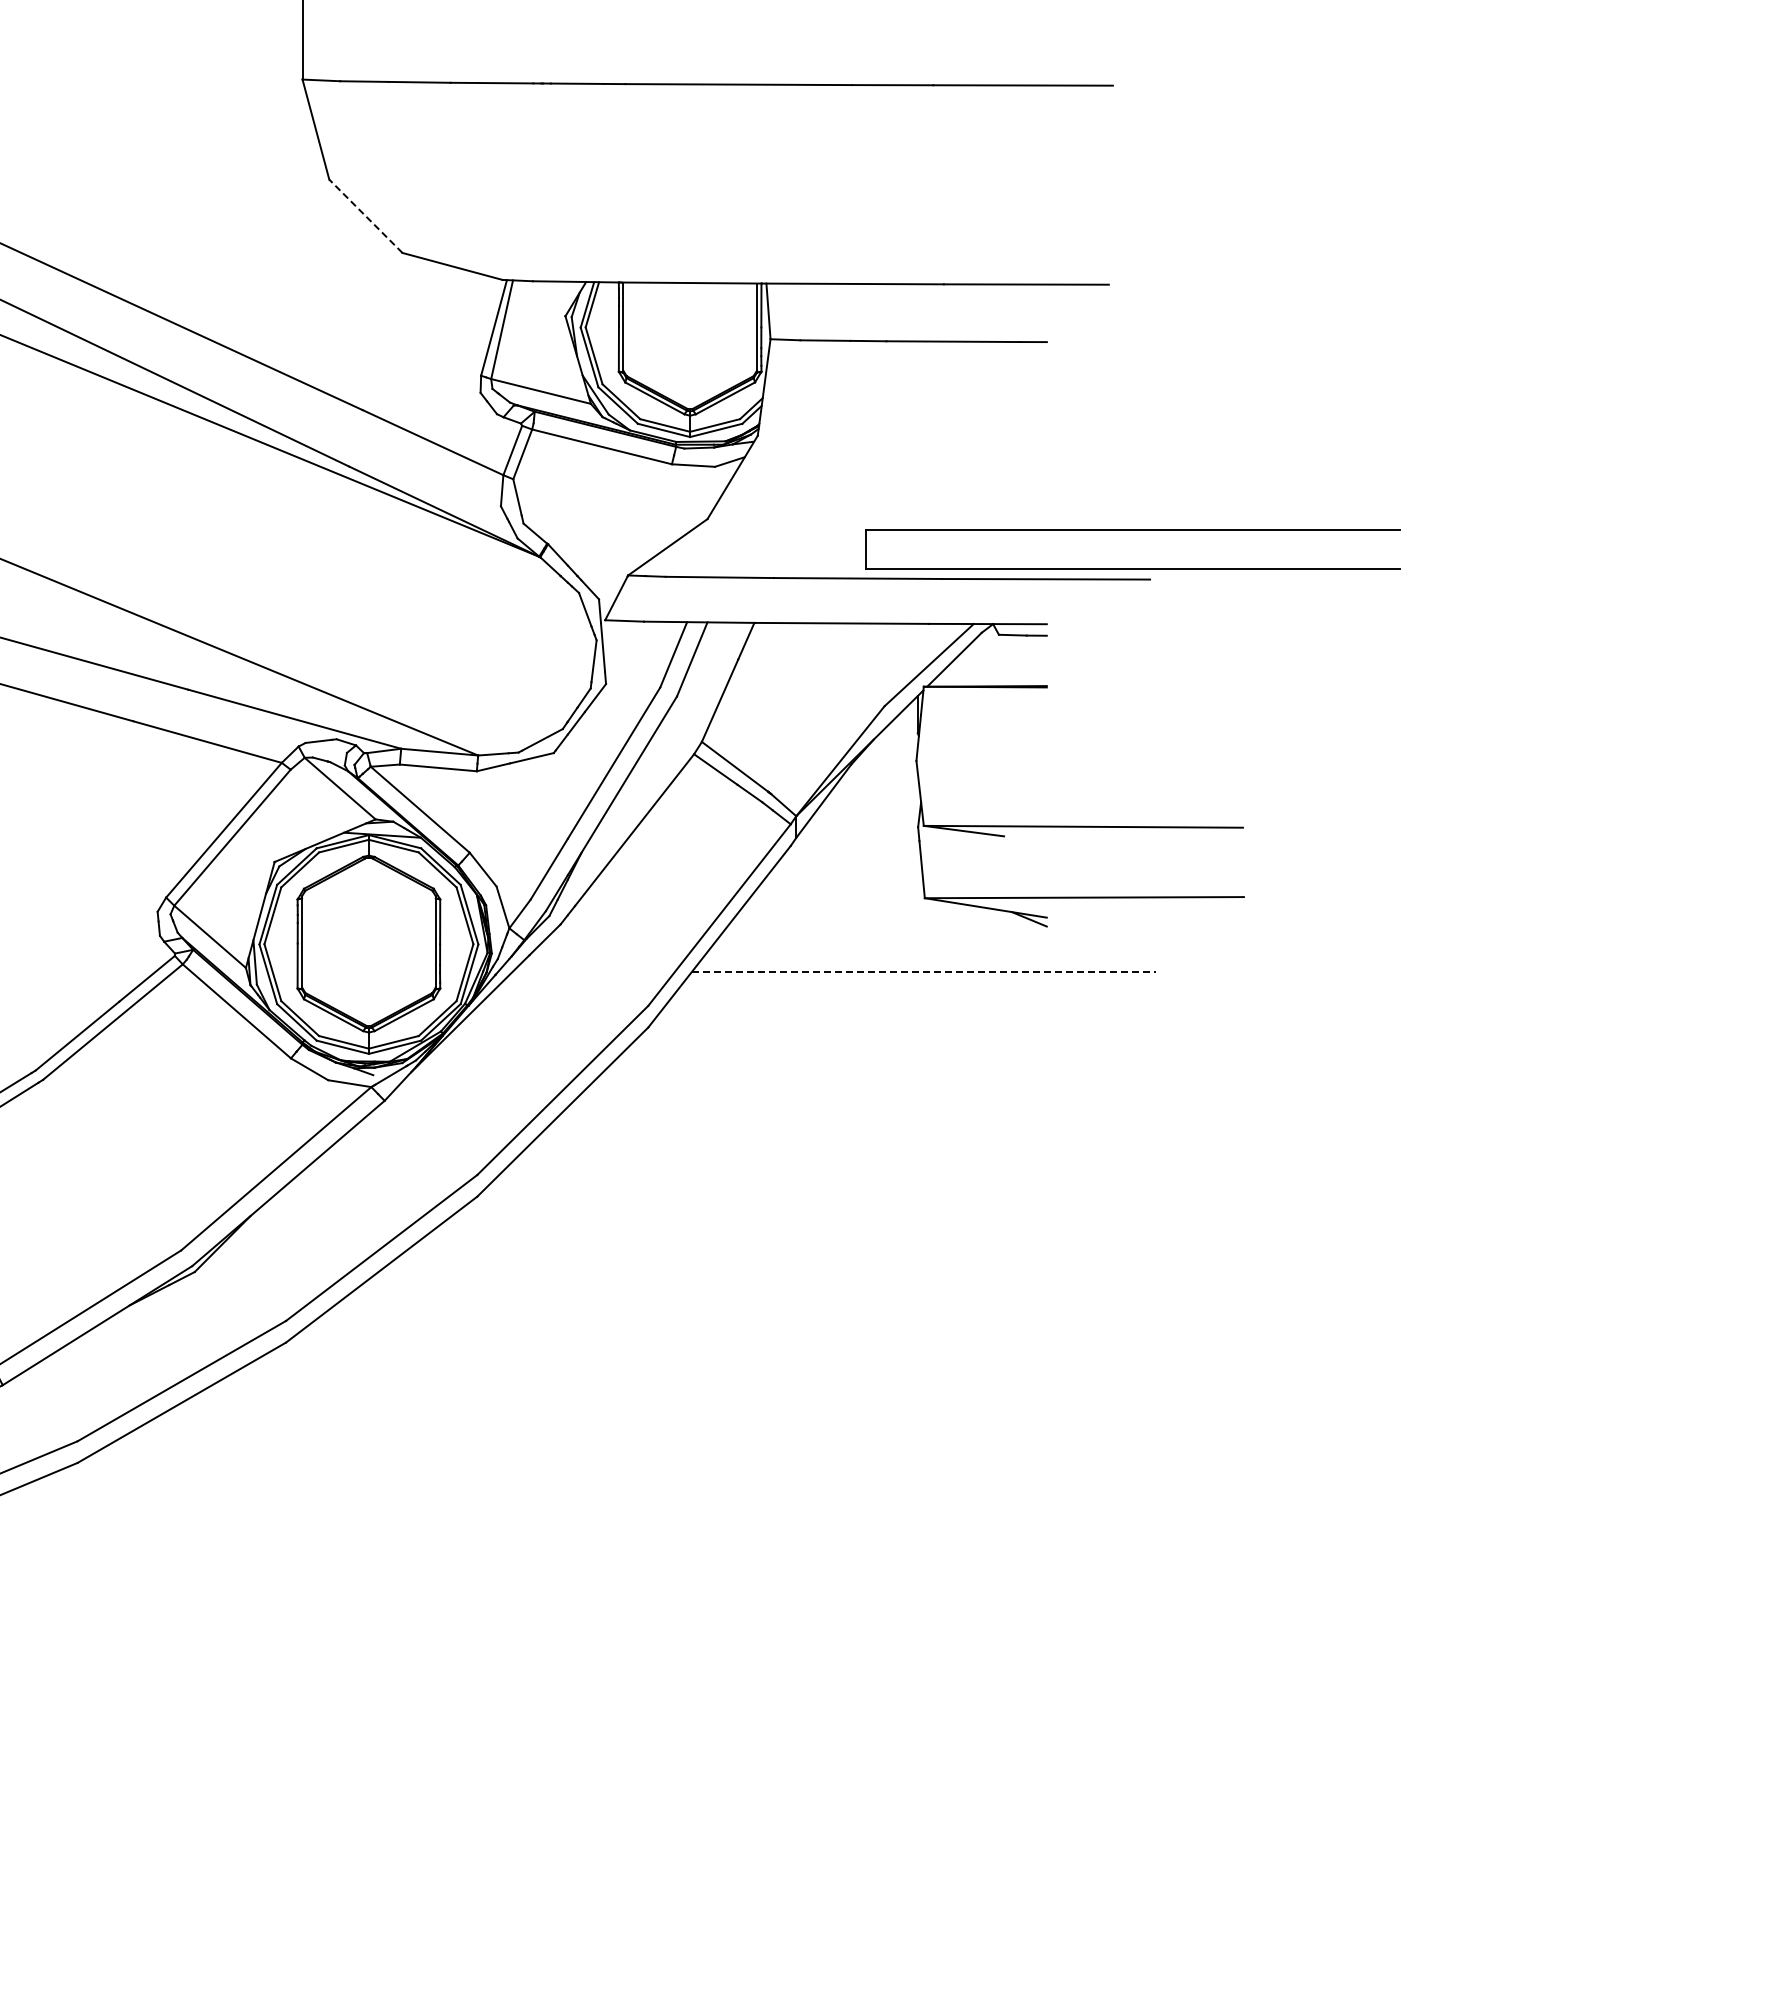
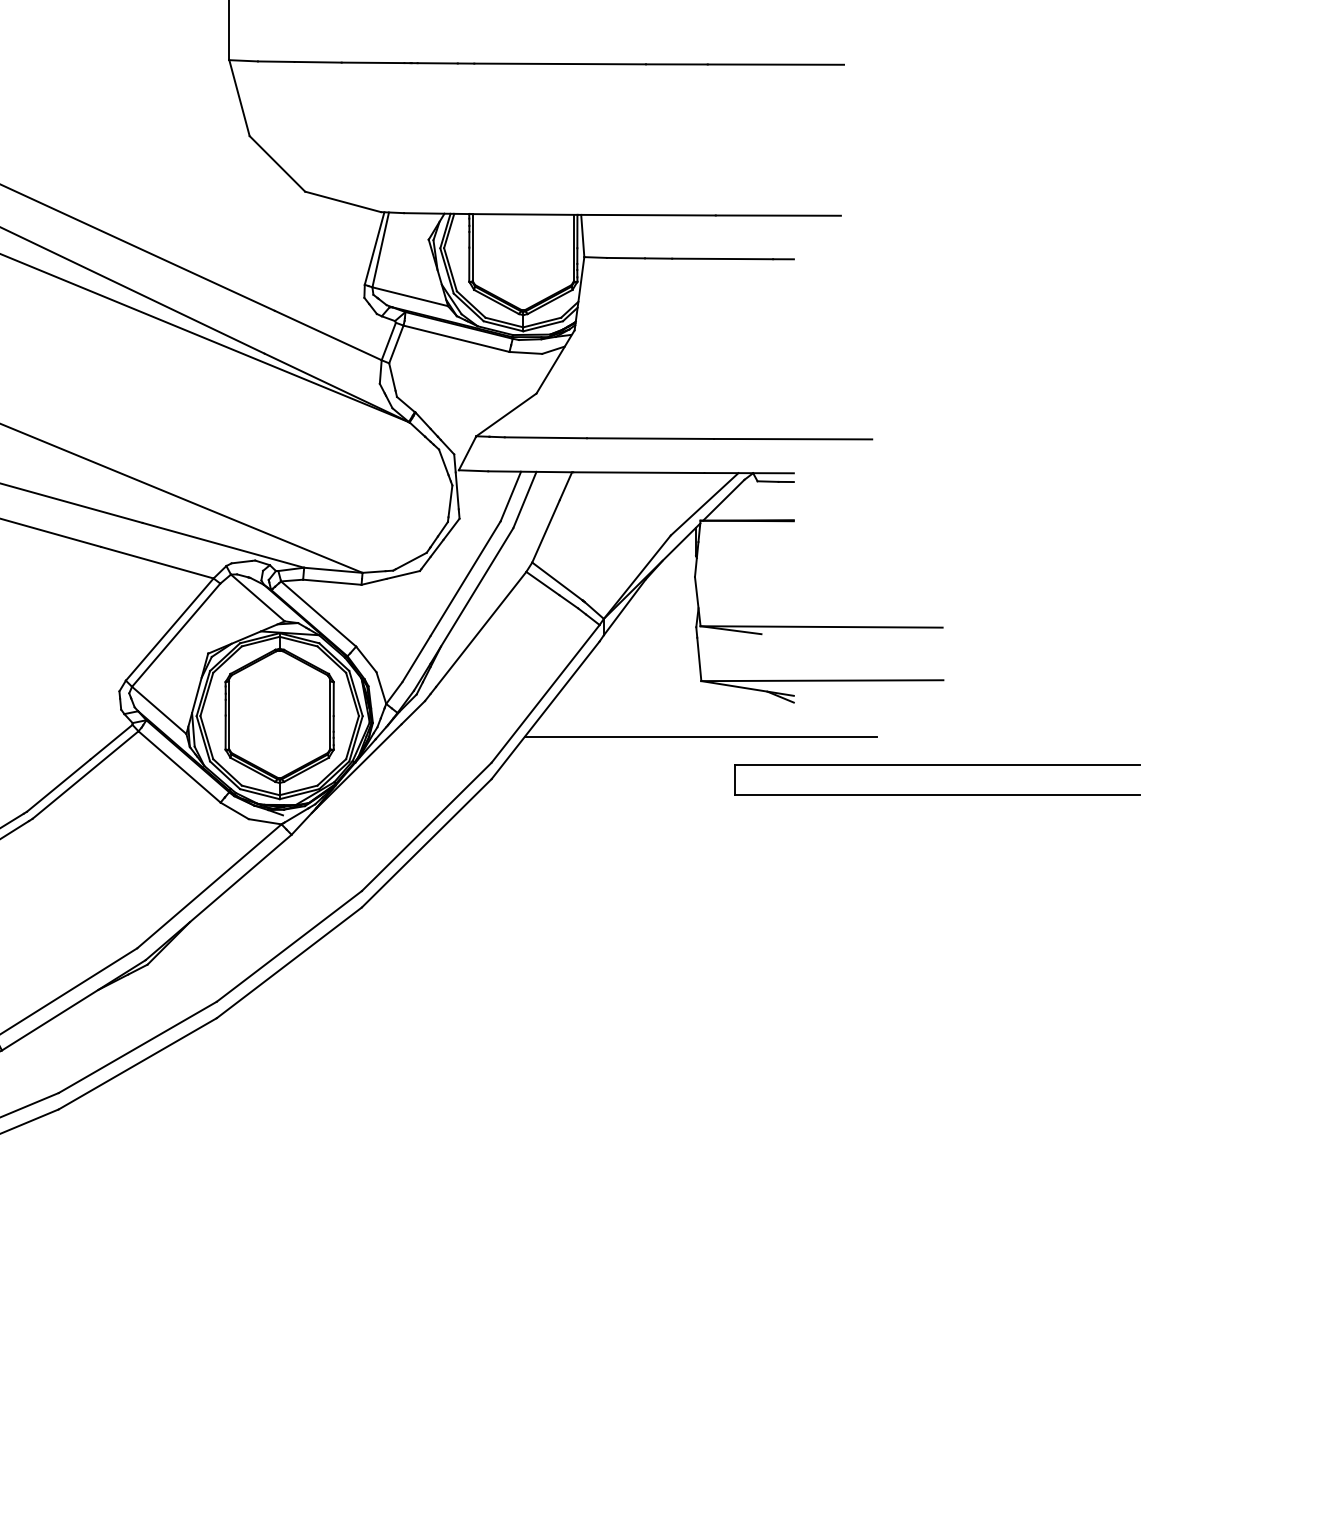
line: (365, 216) -> (277, 164), dashed -> solid
part: (1132, 530) -> (936, 765), moved
line: (924, 971) -> (701, 736), dashed -> solid

